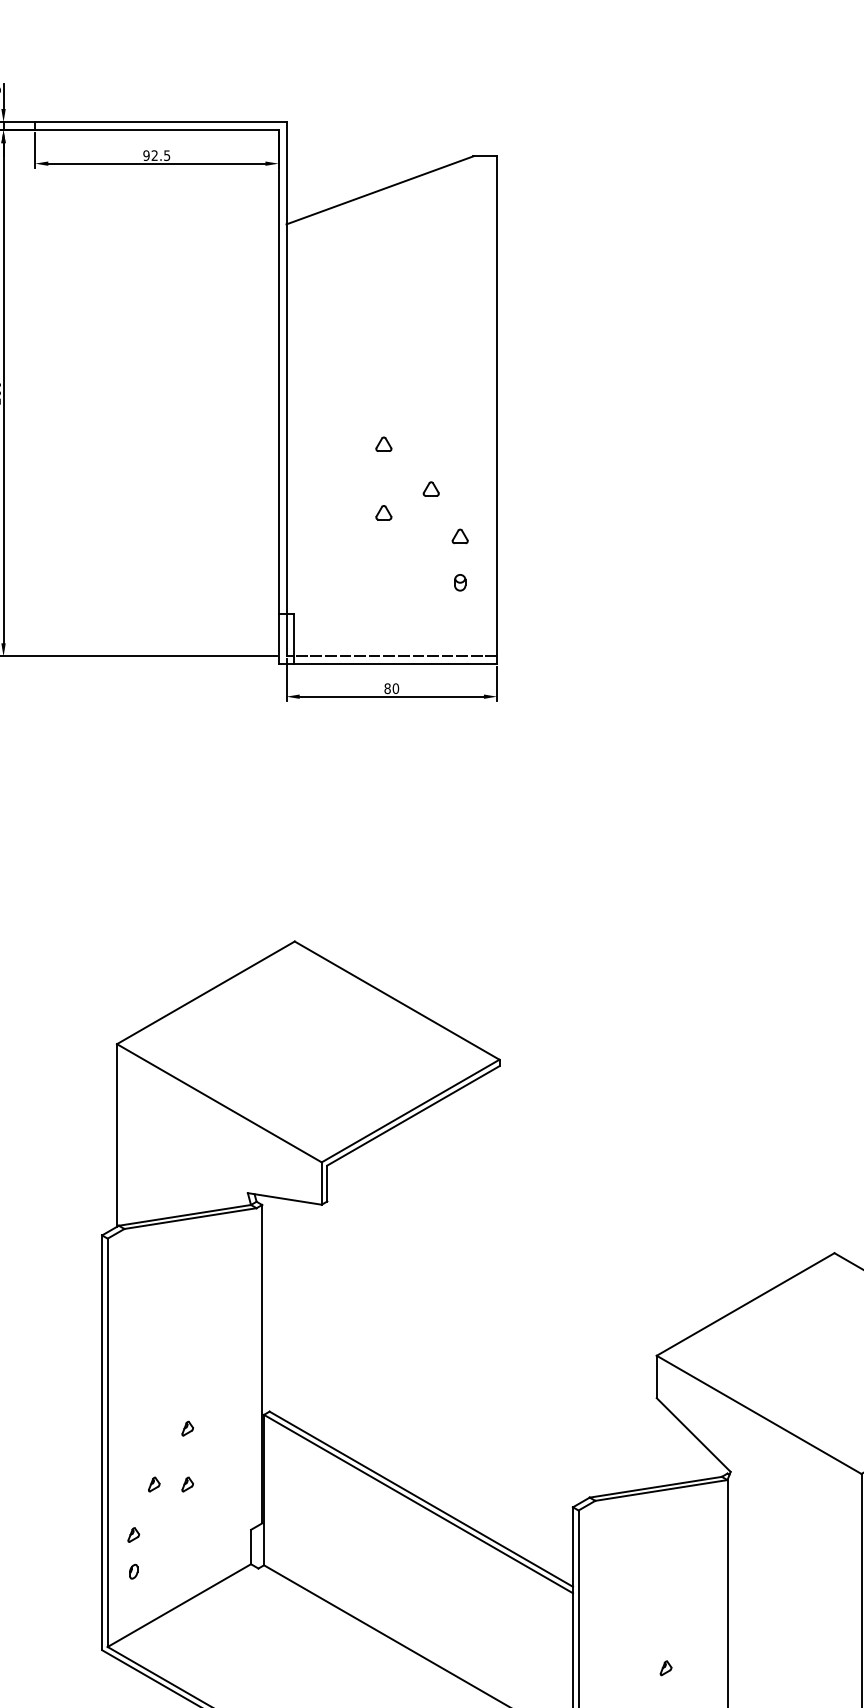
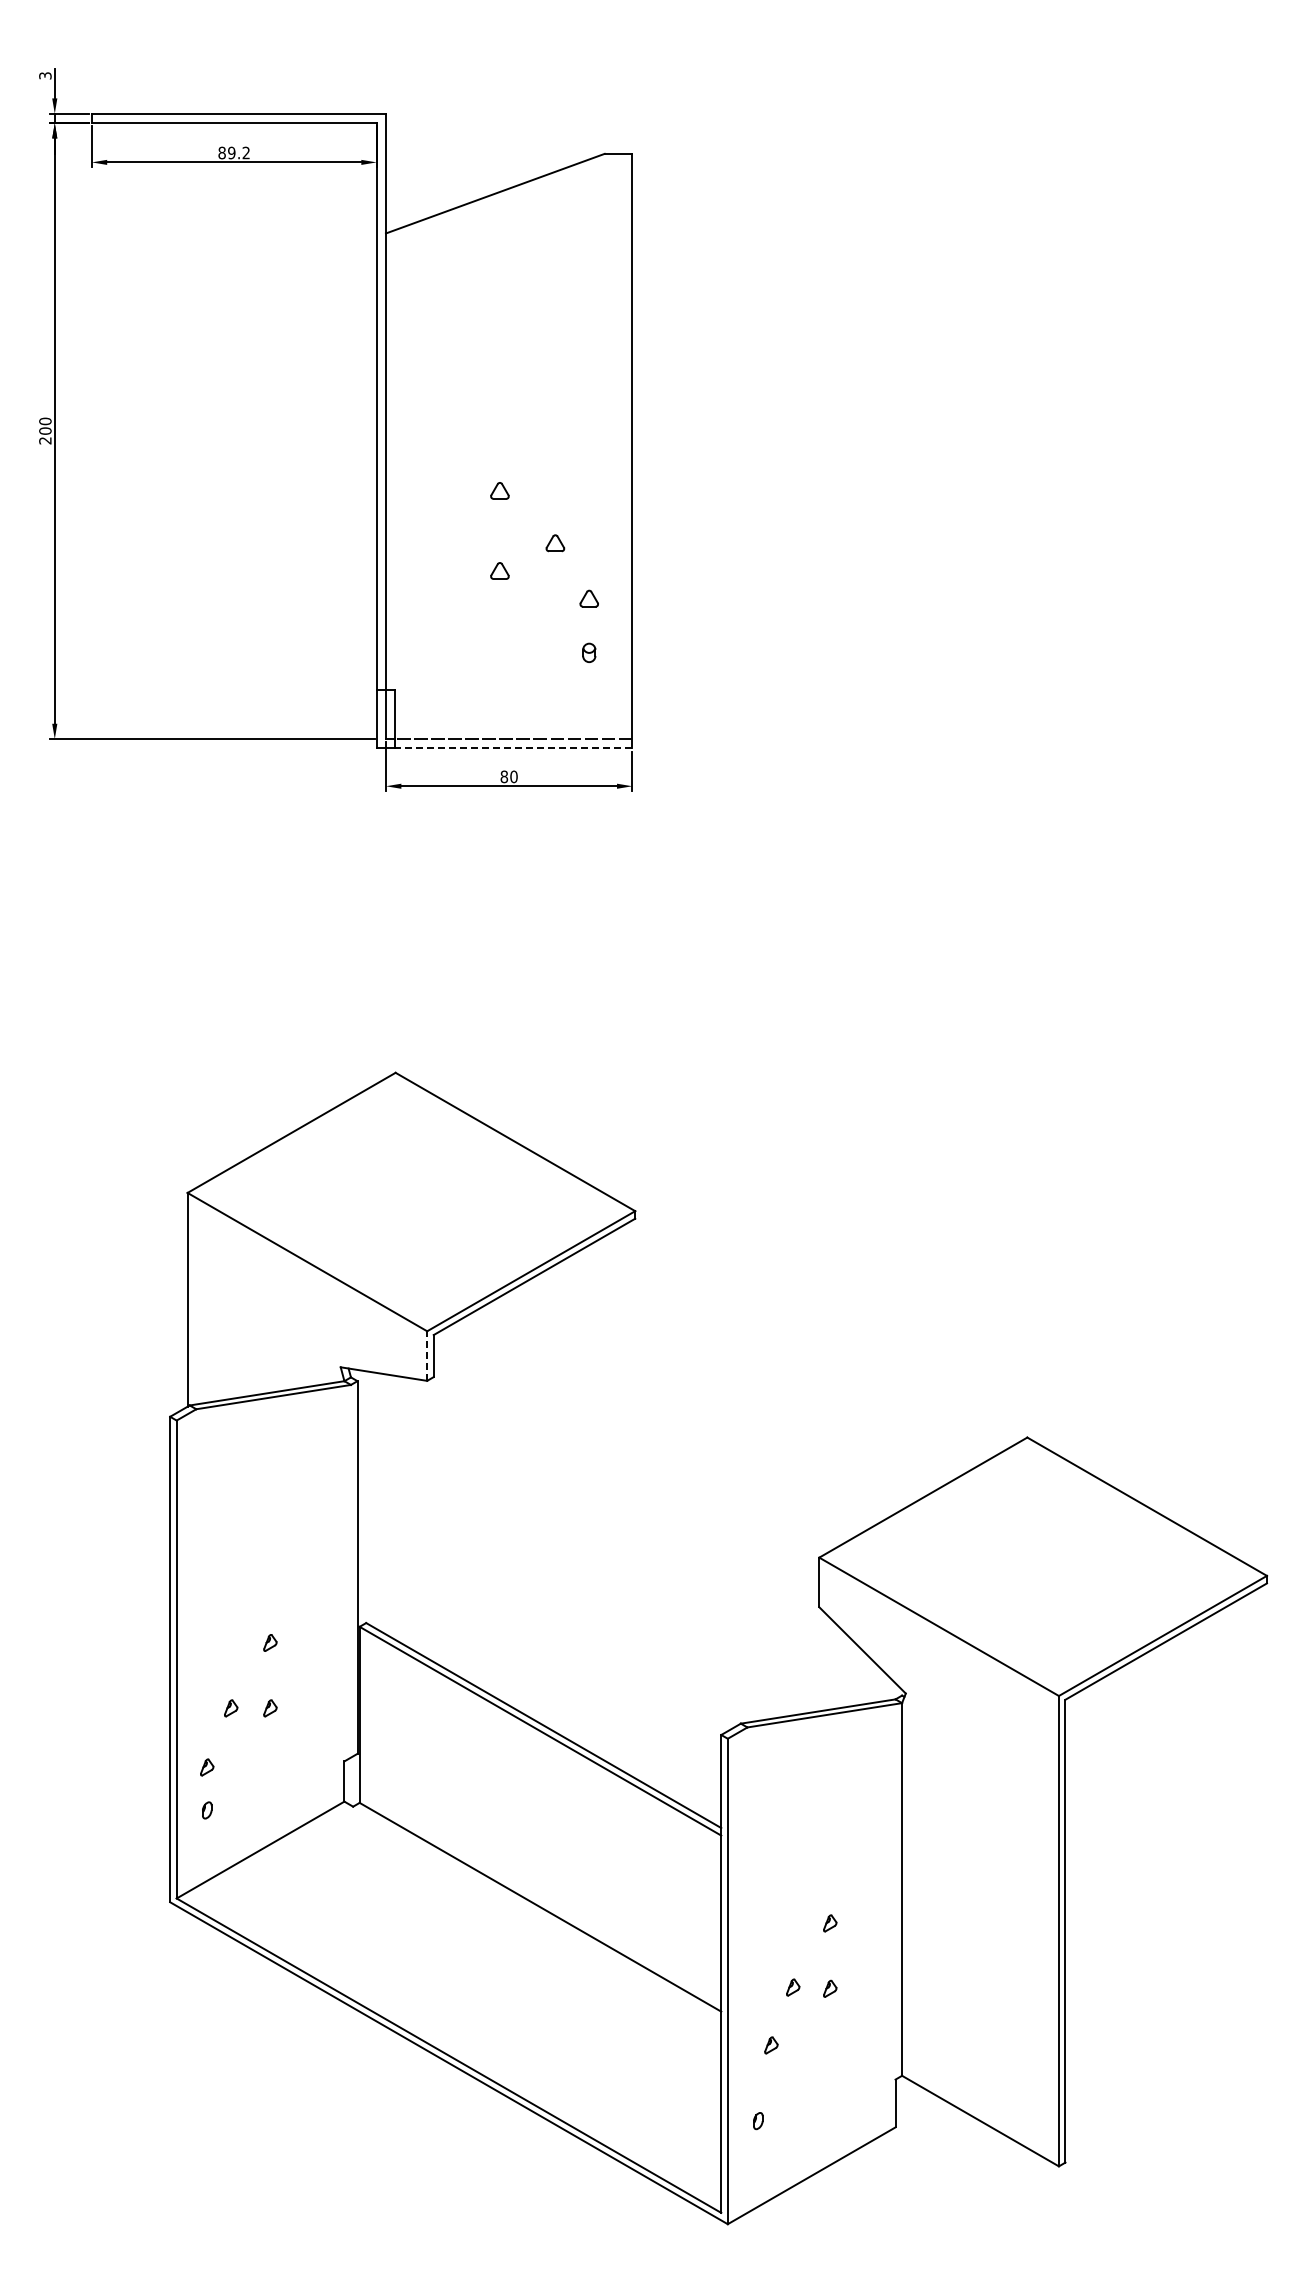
text: (156, 155) -> (233, 152), 92.5 -> 89.2
line: (395, 664) -> (513, 748), solid -> dashed
line: (321, 1183) -> (427, 1356), solid -> dashed

